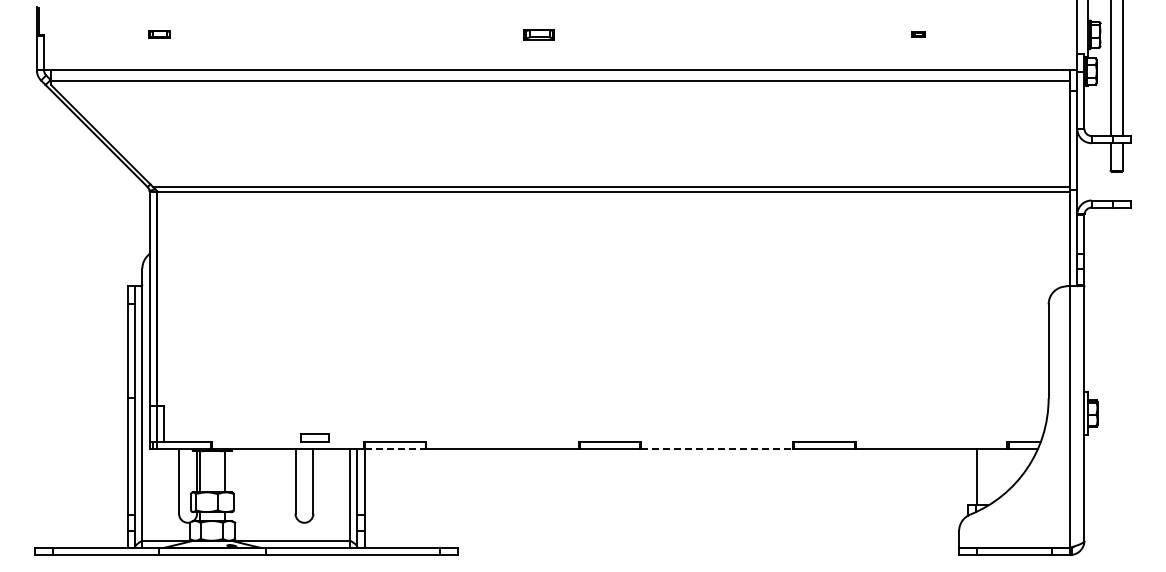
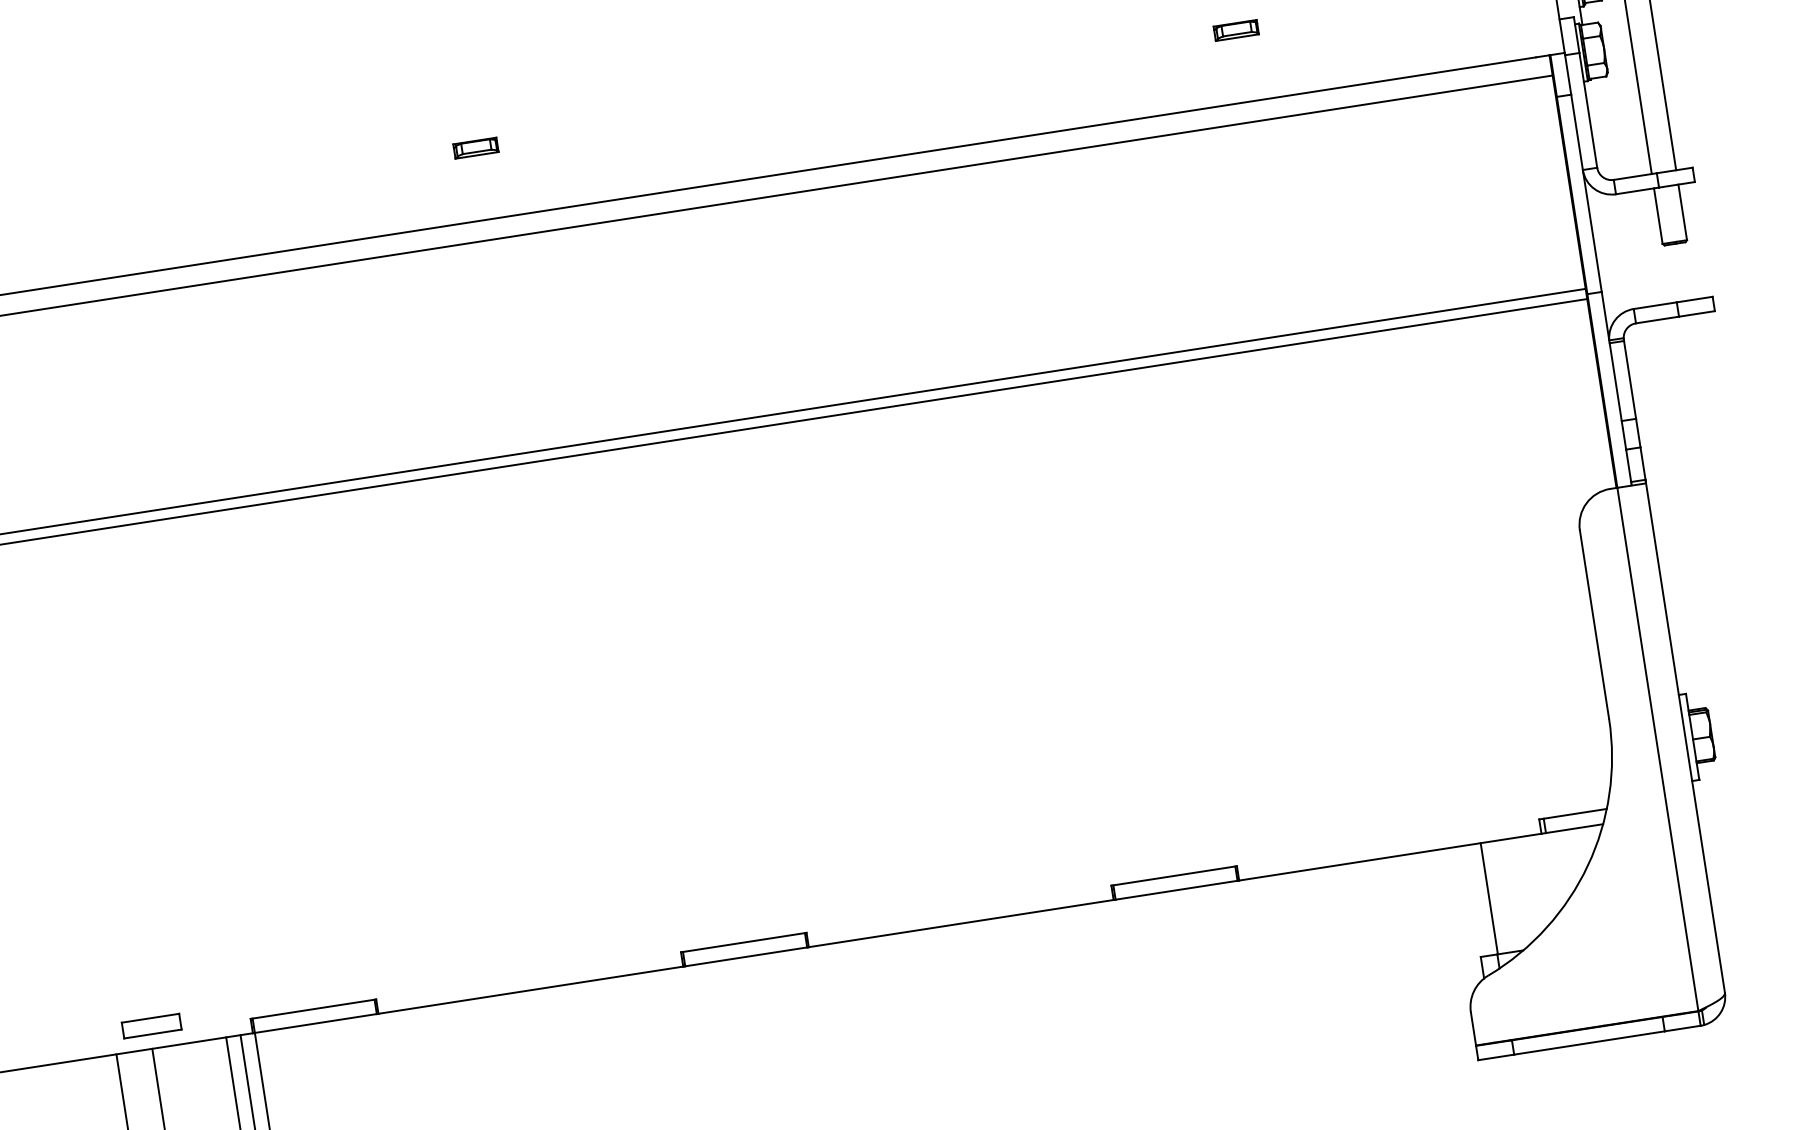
part: (538, 34) -> (474, 148), size x0.71
part: (918, 34) -> (1235, 30), size x1.67
line: (395, 449) -> (316, 1023), dashed -> solid
line: (717, 449) -> (961, 923), dashed -> solid

